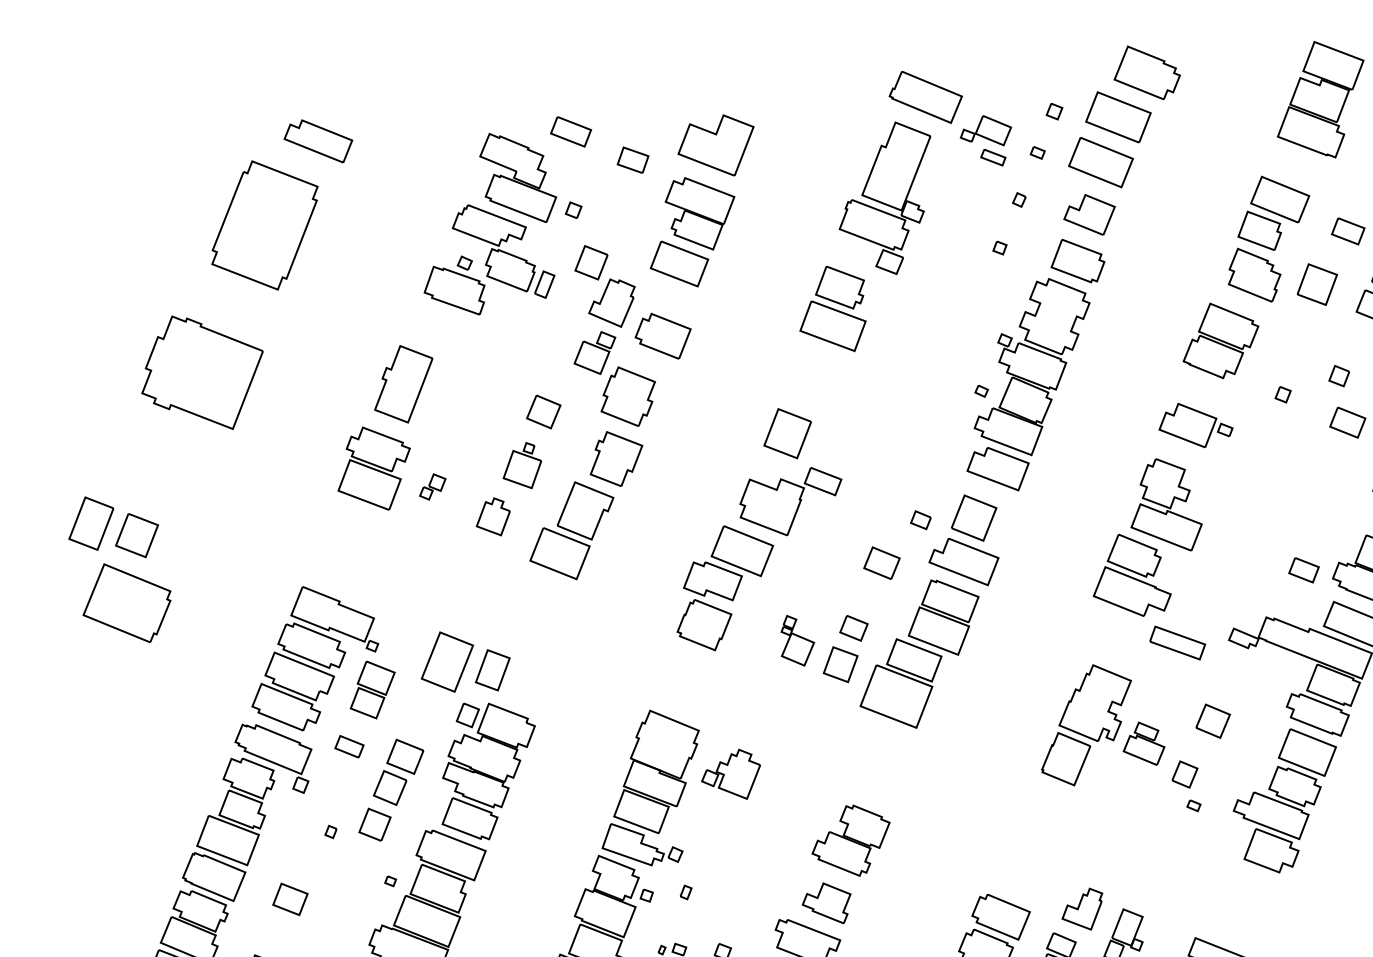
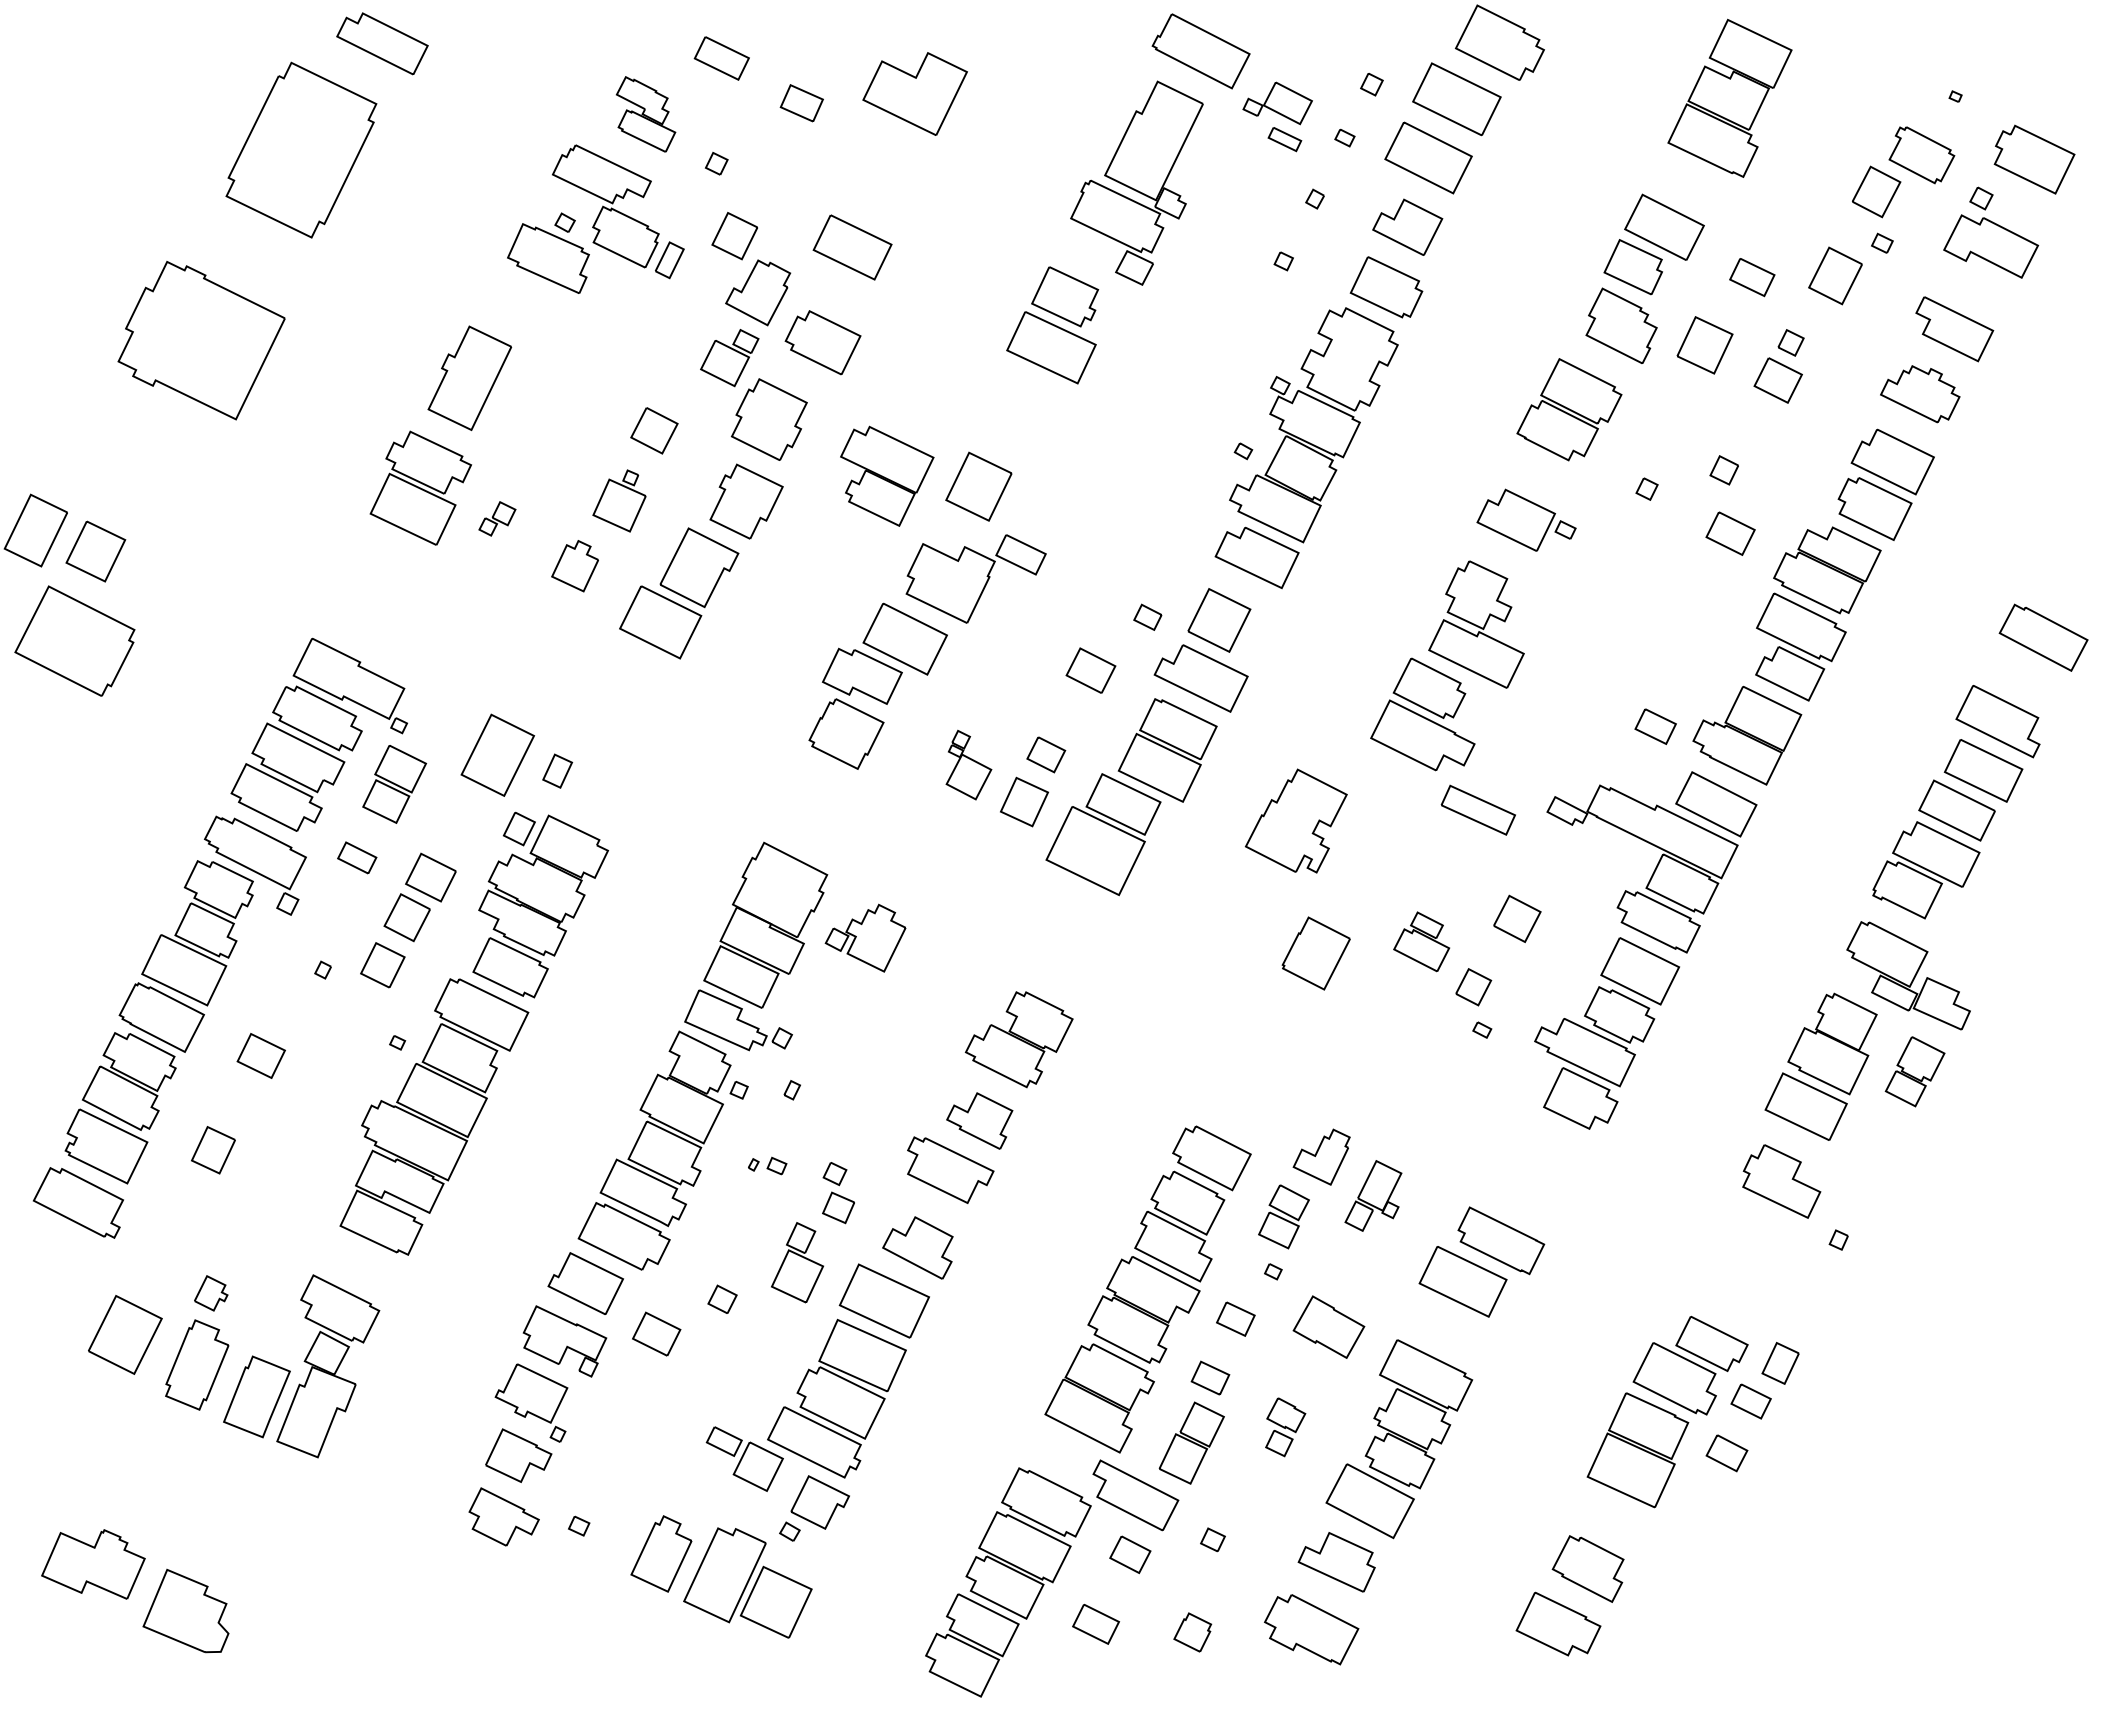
part: (517, 178) -> (645, 114), size x0.6
part: (701, 212) -> (887, 475), moved
part: (492, 669) -> (557, 770), size x0.6
part: (1094, 703) -> (1295, 820), moved

